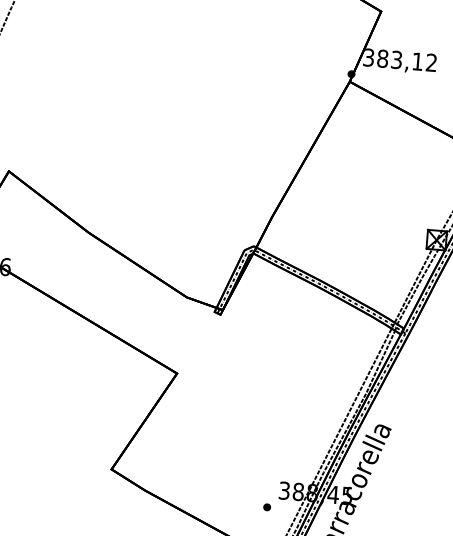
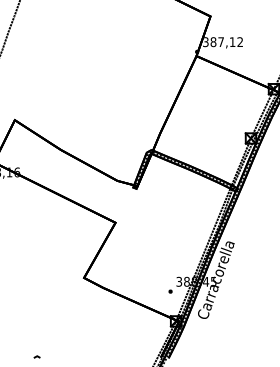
text: (395, 60) -> (220, 42), 383,12 -> 387,12

